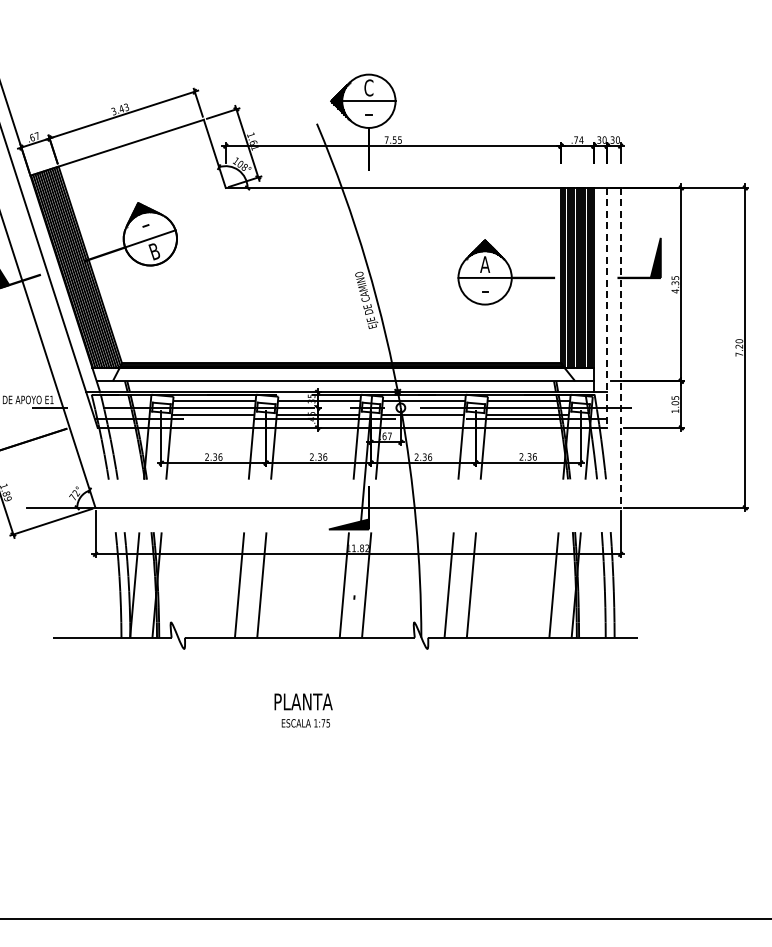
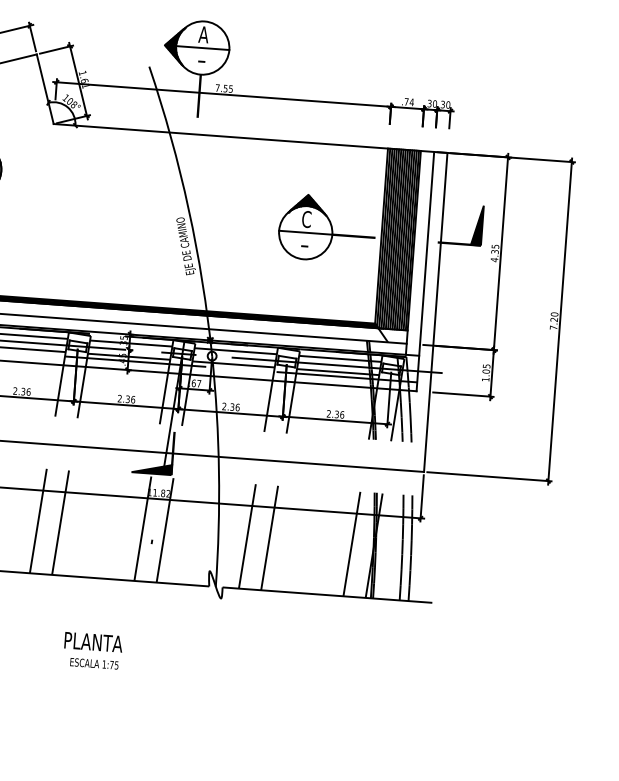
text: (368, 87) -> (203, 34), C -> A
text: (485, 264) -> (307, 219), A -> C
line: (607, 307) -> (425, 271), dashed -> solid
line: (620, 347) -> (435, 312), dashed -> solid

